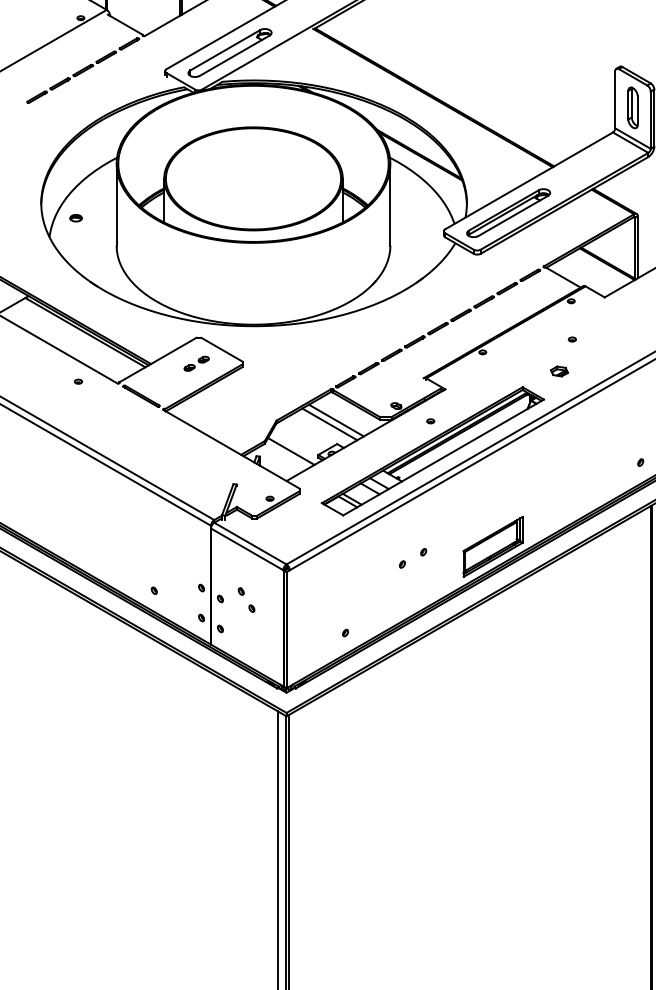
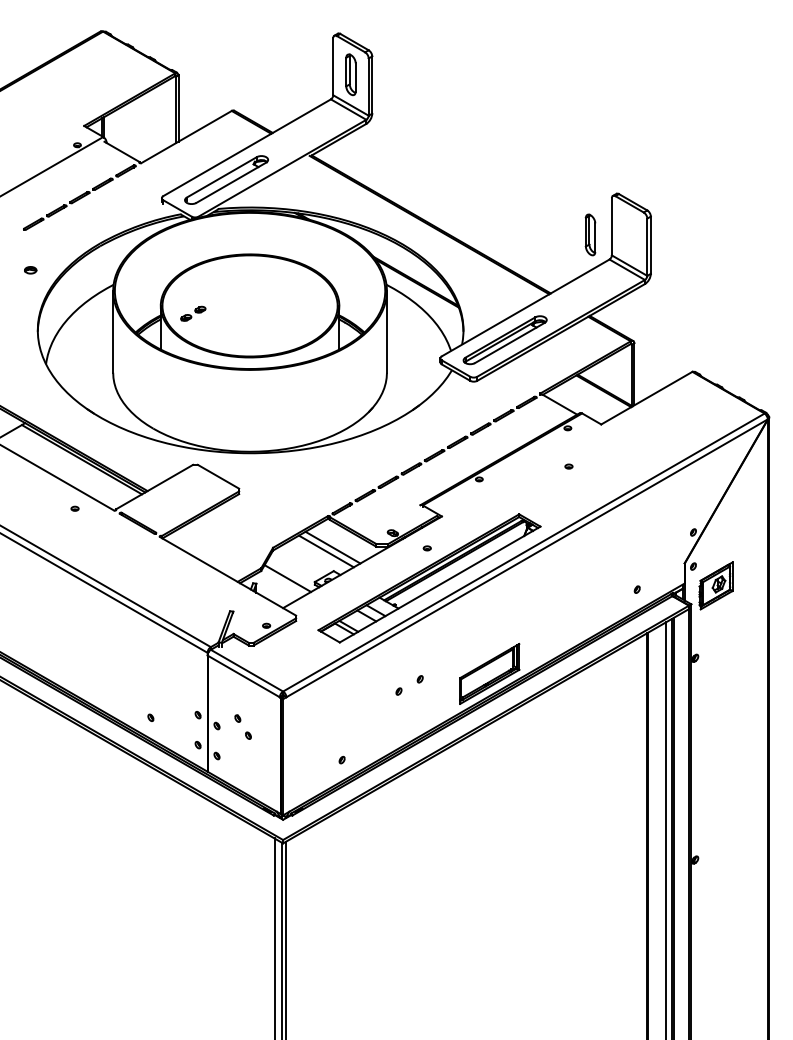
part: (632, 107) -> (590, 234), moved
part: (75, 218) -> (30, 270), moved
part: (196, 363) -> (193, 313), moved
part: (558, 371) -> (555, 498), removed

